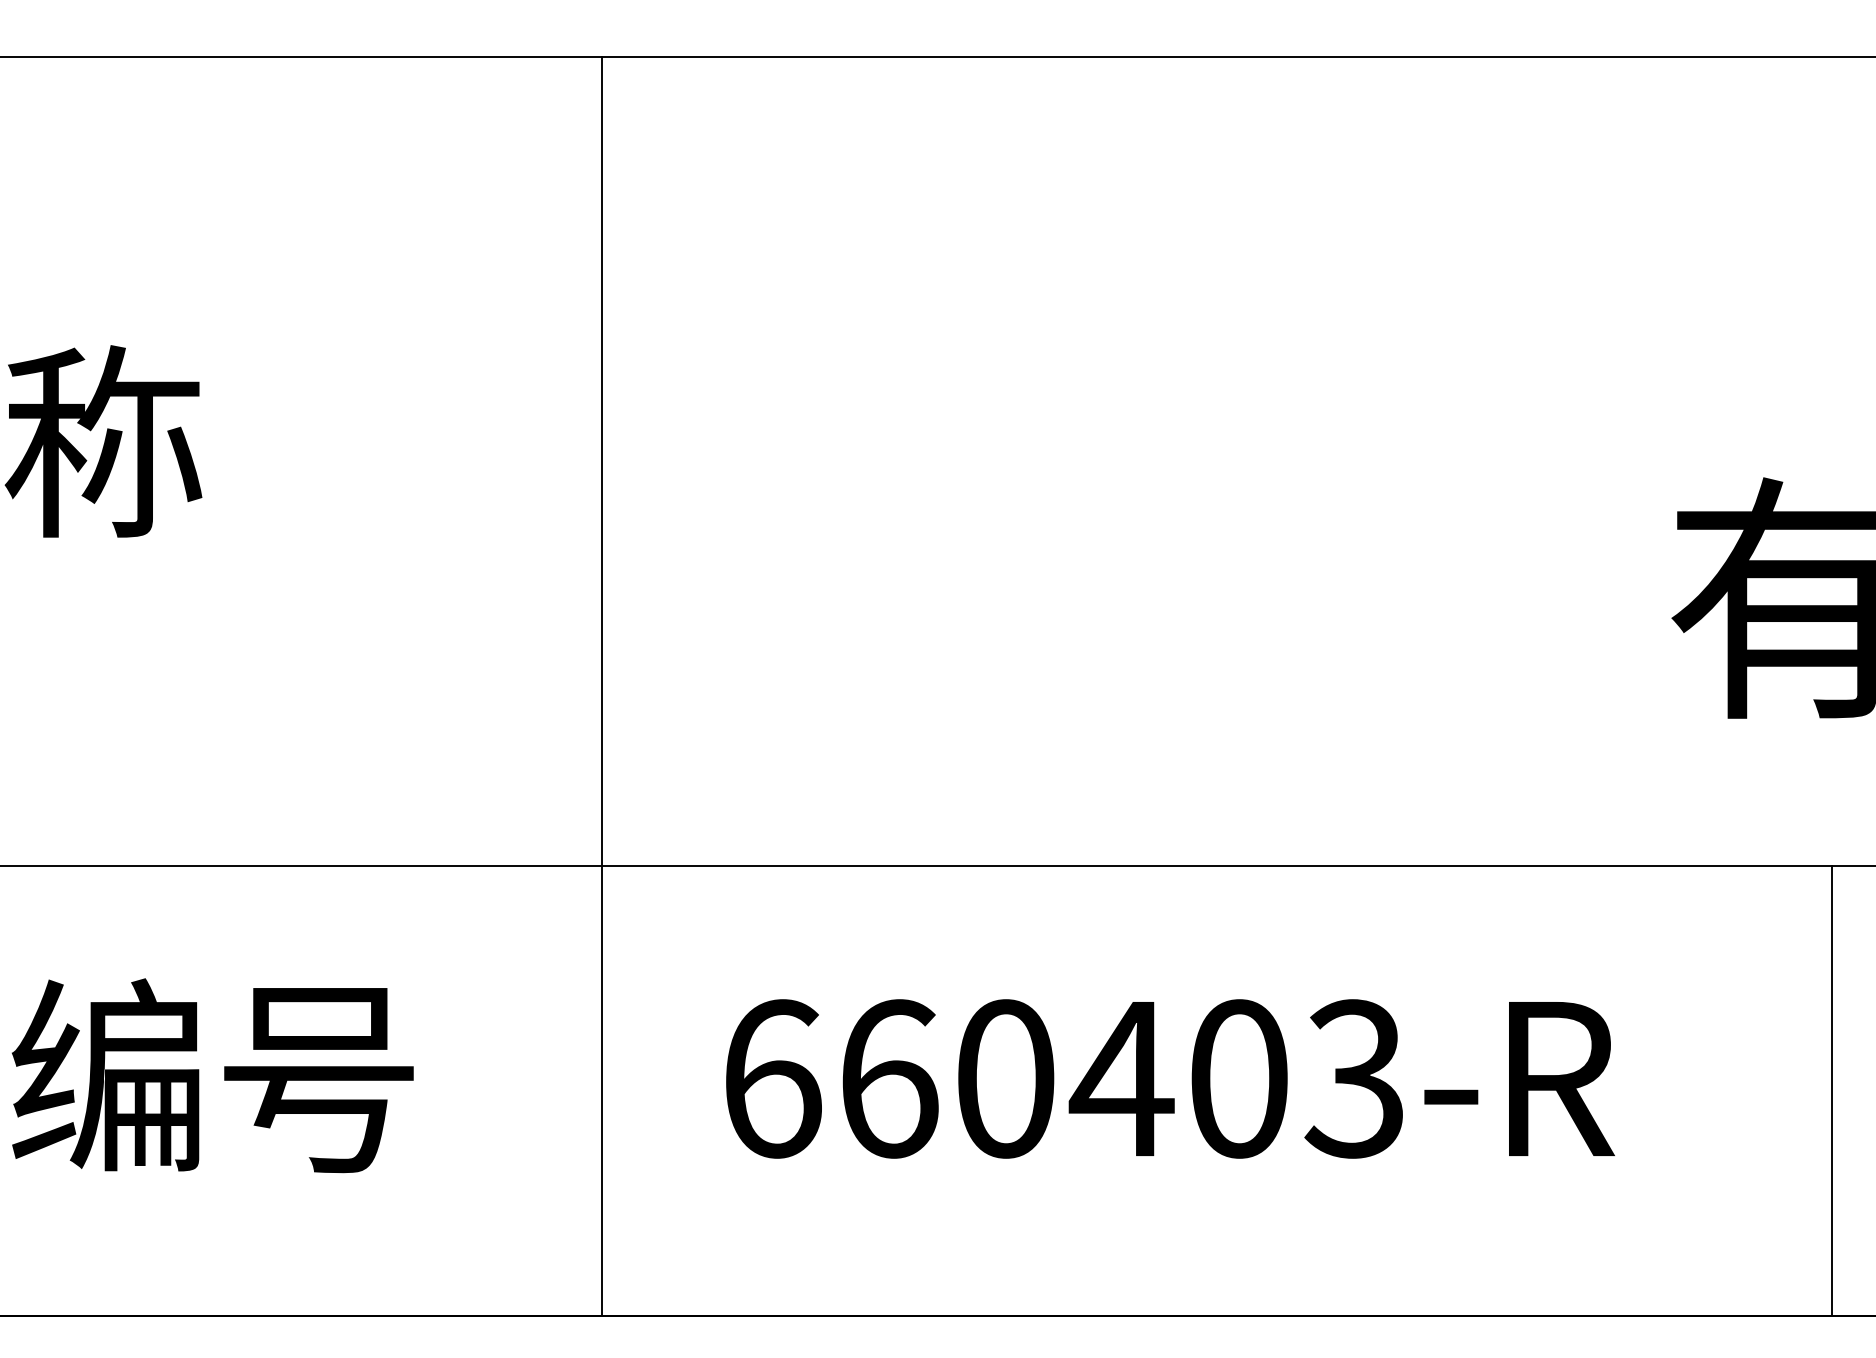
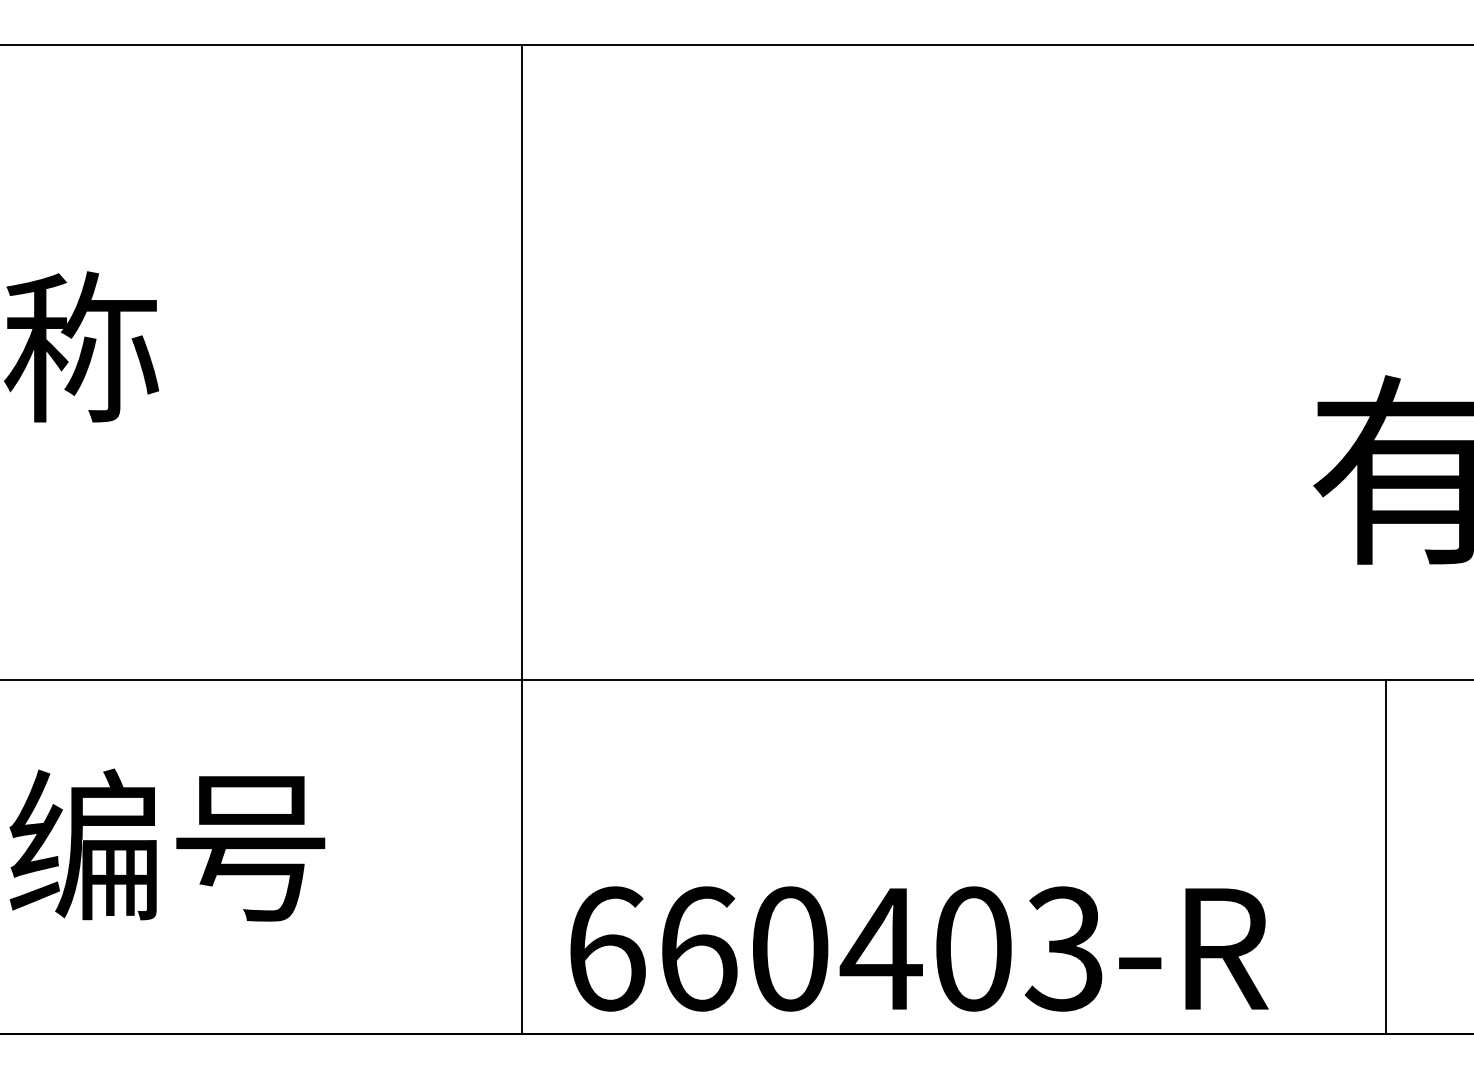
line: (602, 686) -> (522, 539), moved
text: (1170, 1078) -> (919, 948), moved
line: (1831, 1091) -> (1386, 857), moved

